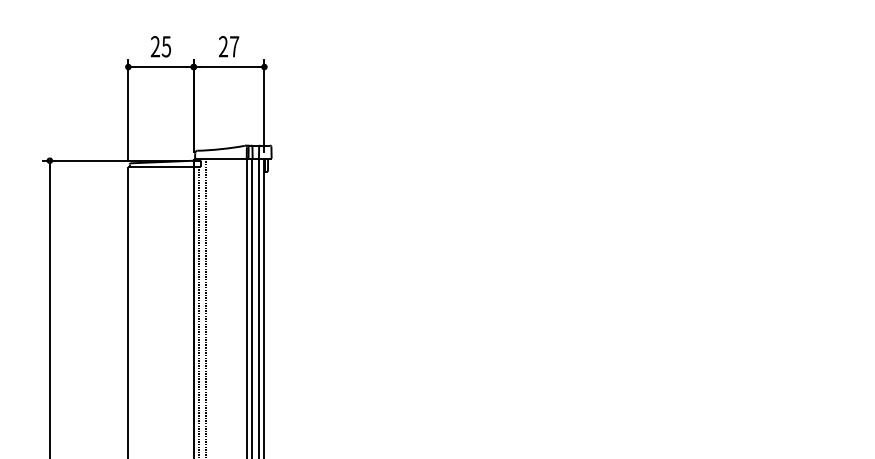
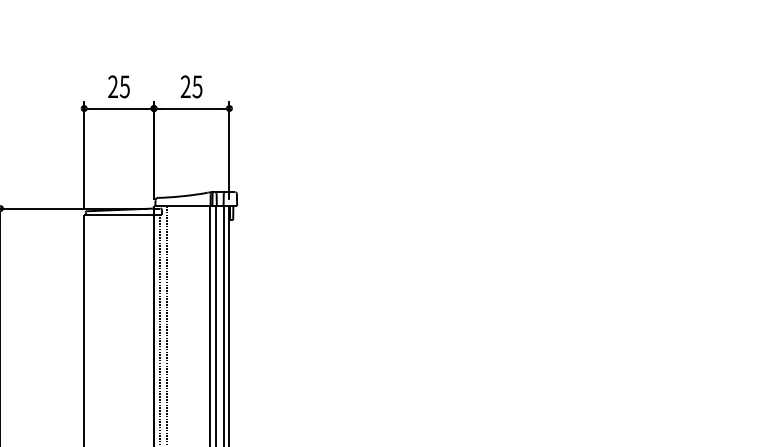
text: (234, 46) -> (197, 86), 27 -> 25

